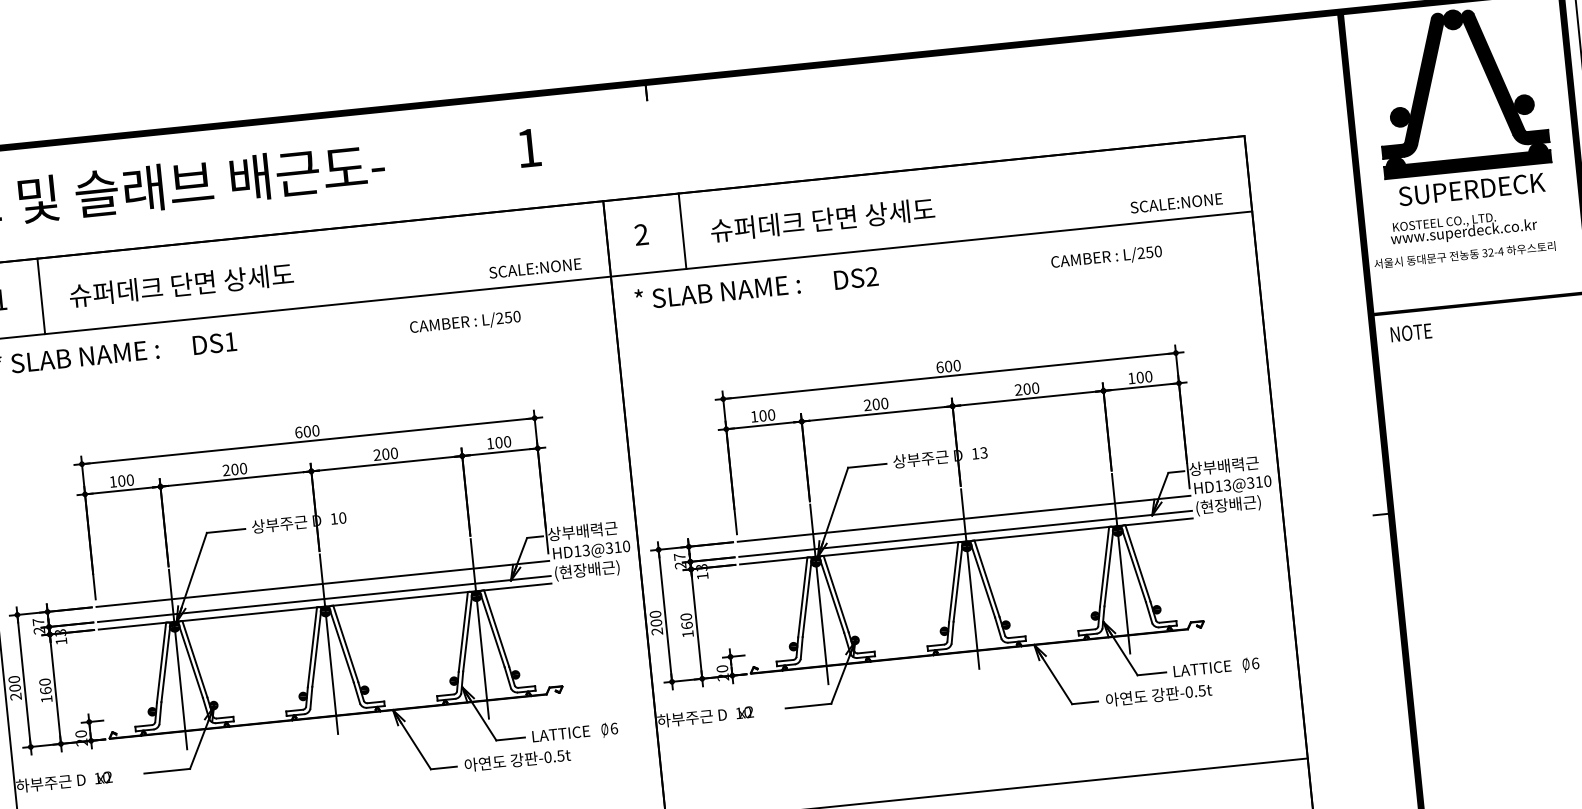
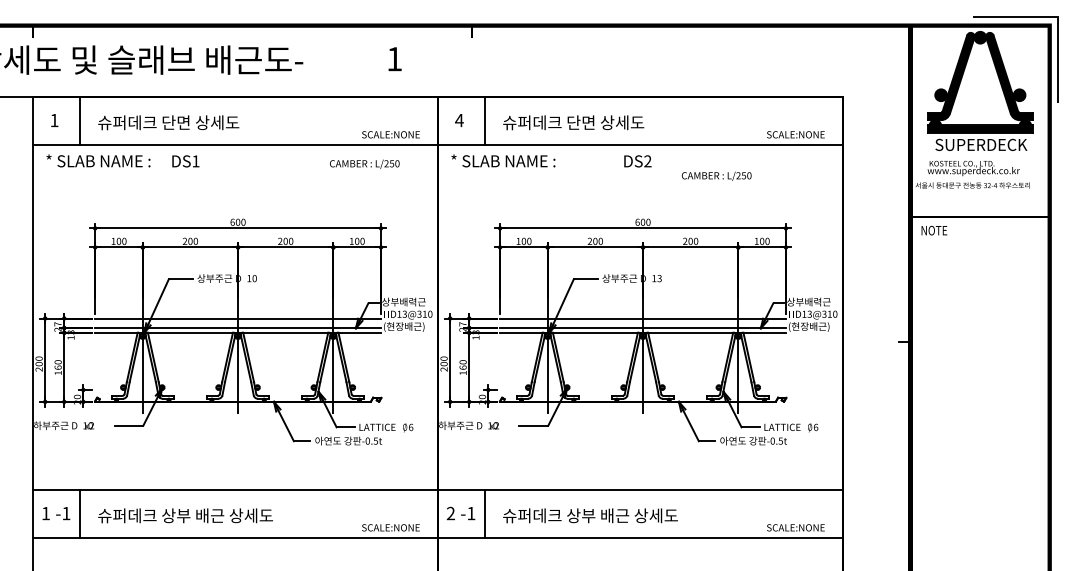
text: (641, 234) -> (459, 120), 2 -> 4
text: (1106, 256) -> (716, 175), moved
text: (855, 278) -> (637, 161), moved
text: (464, 321) -> (364, 163), moved

